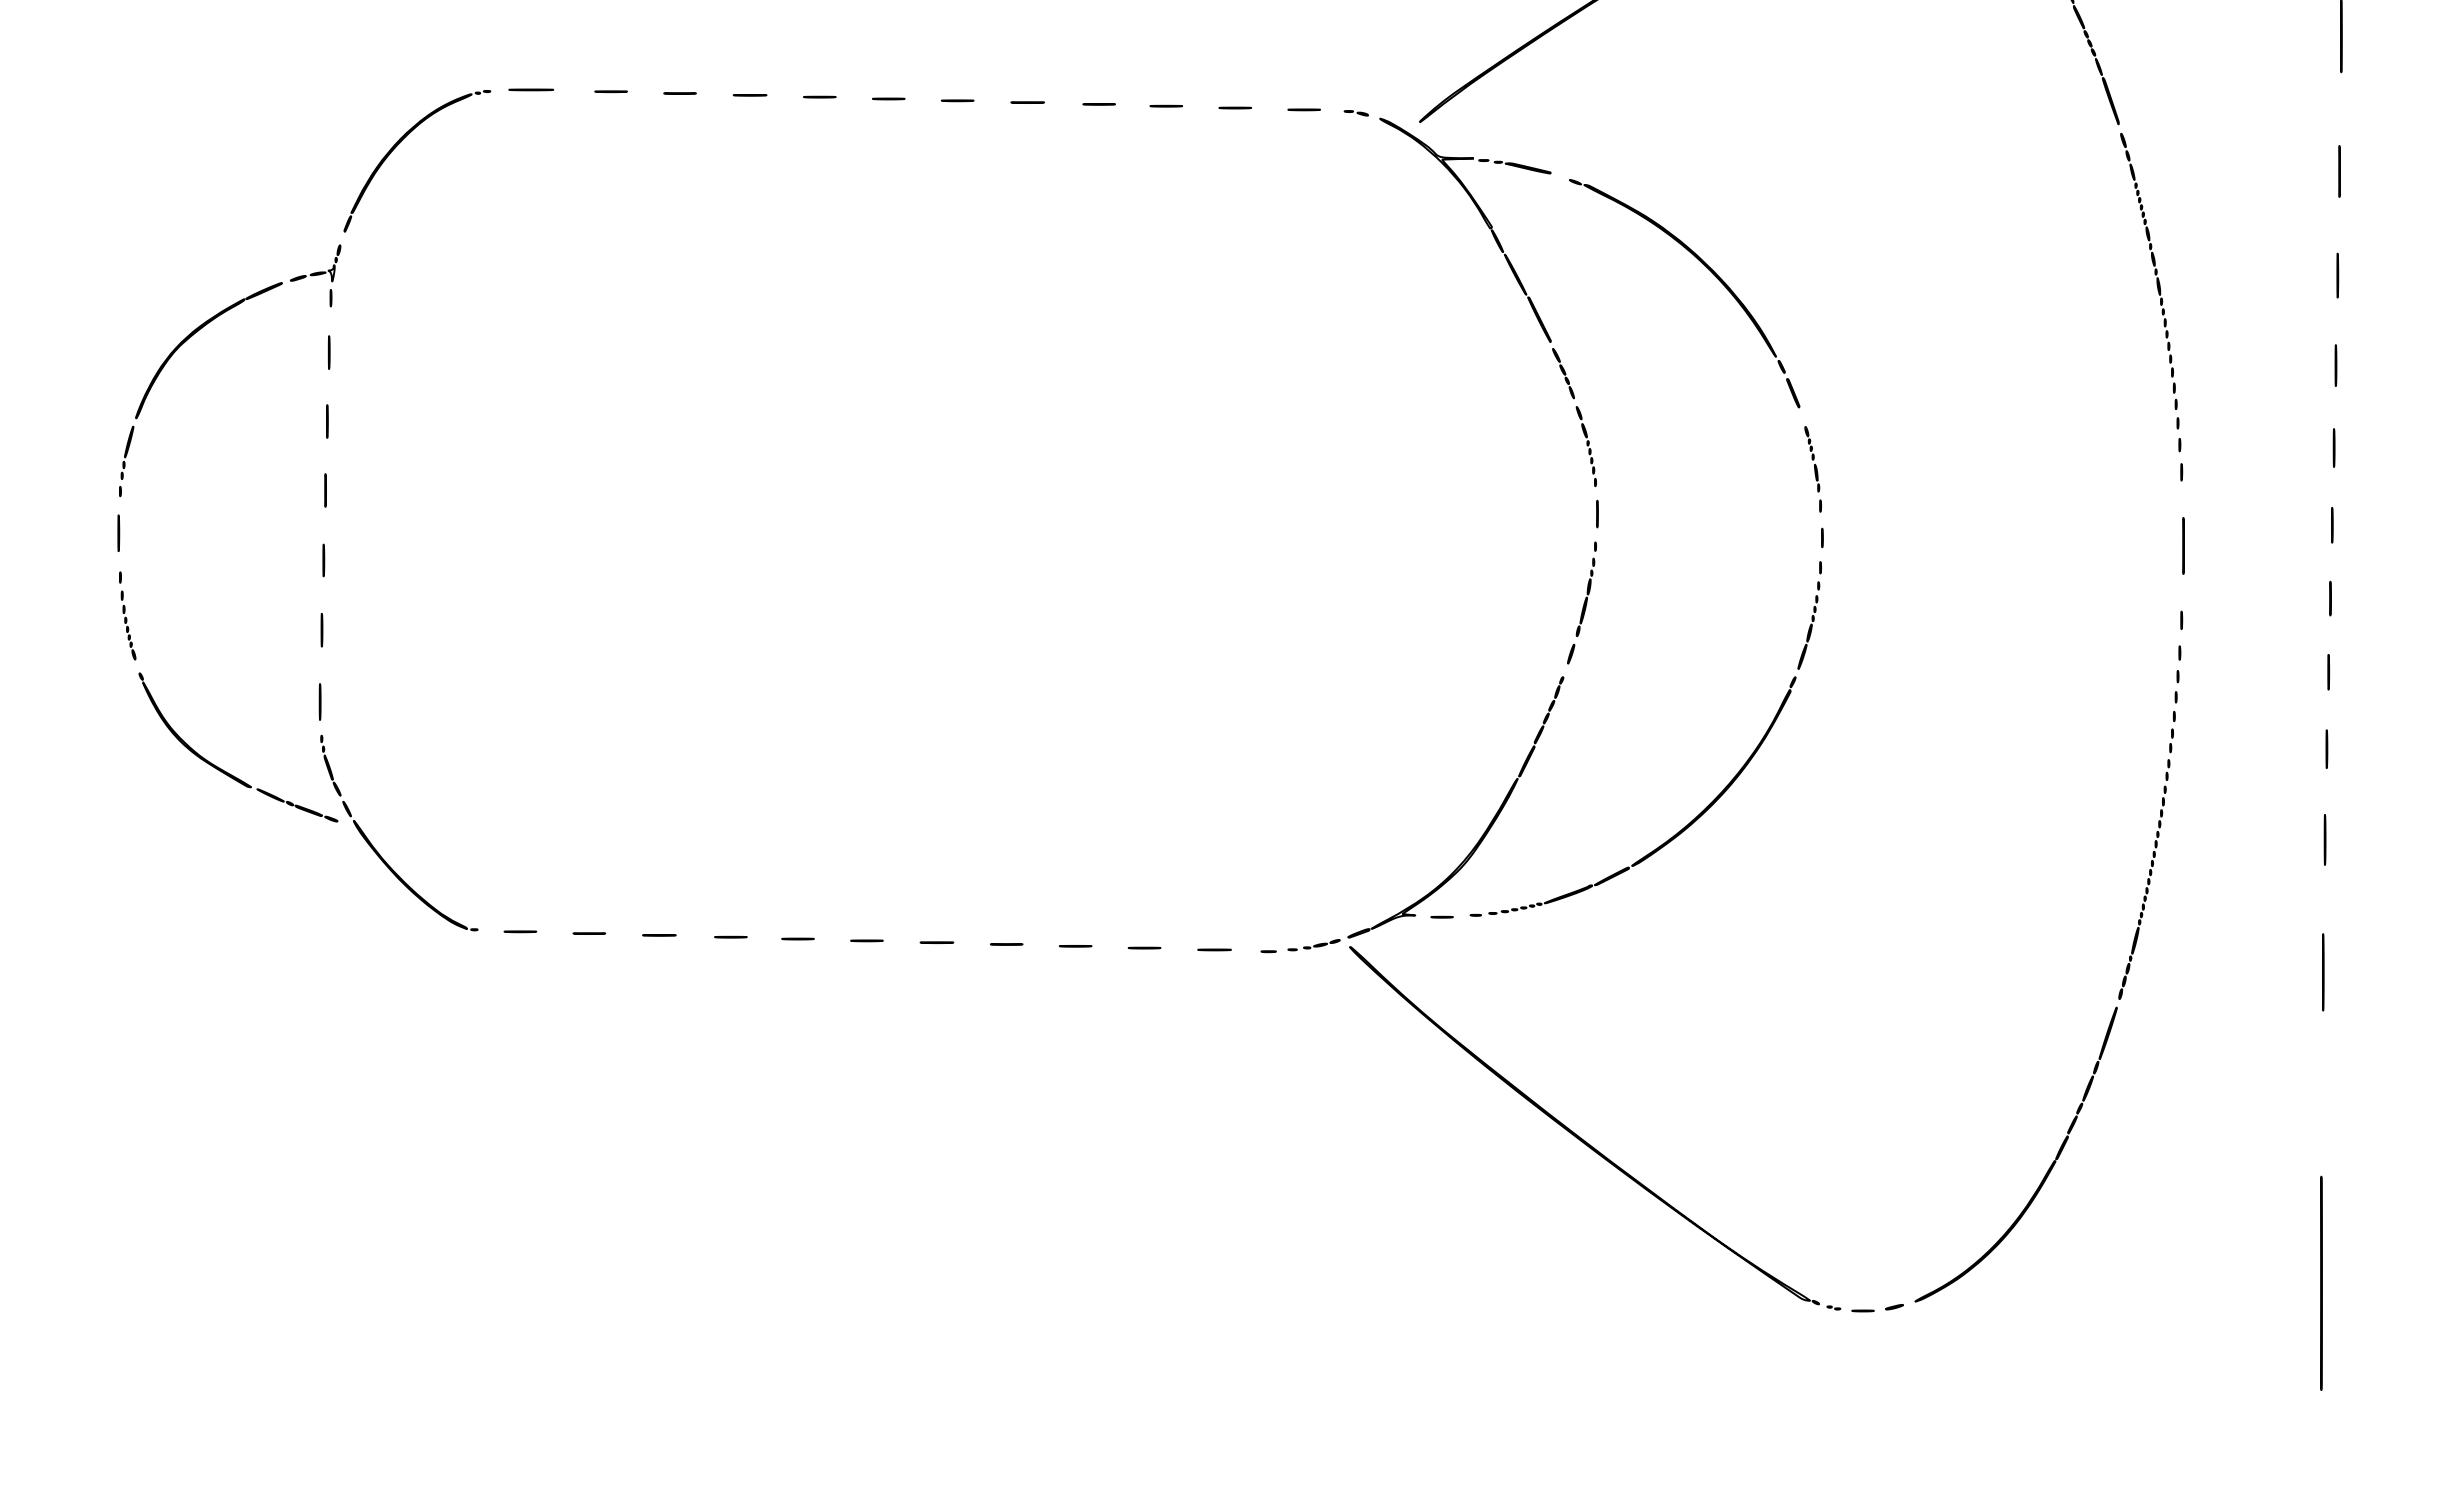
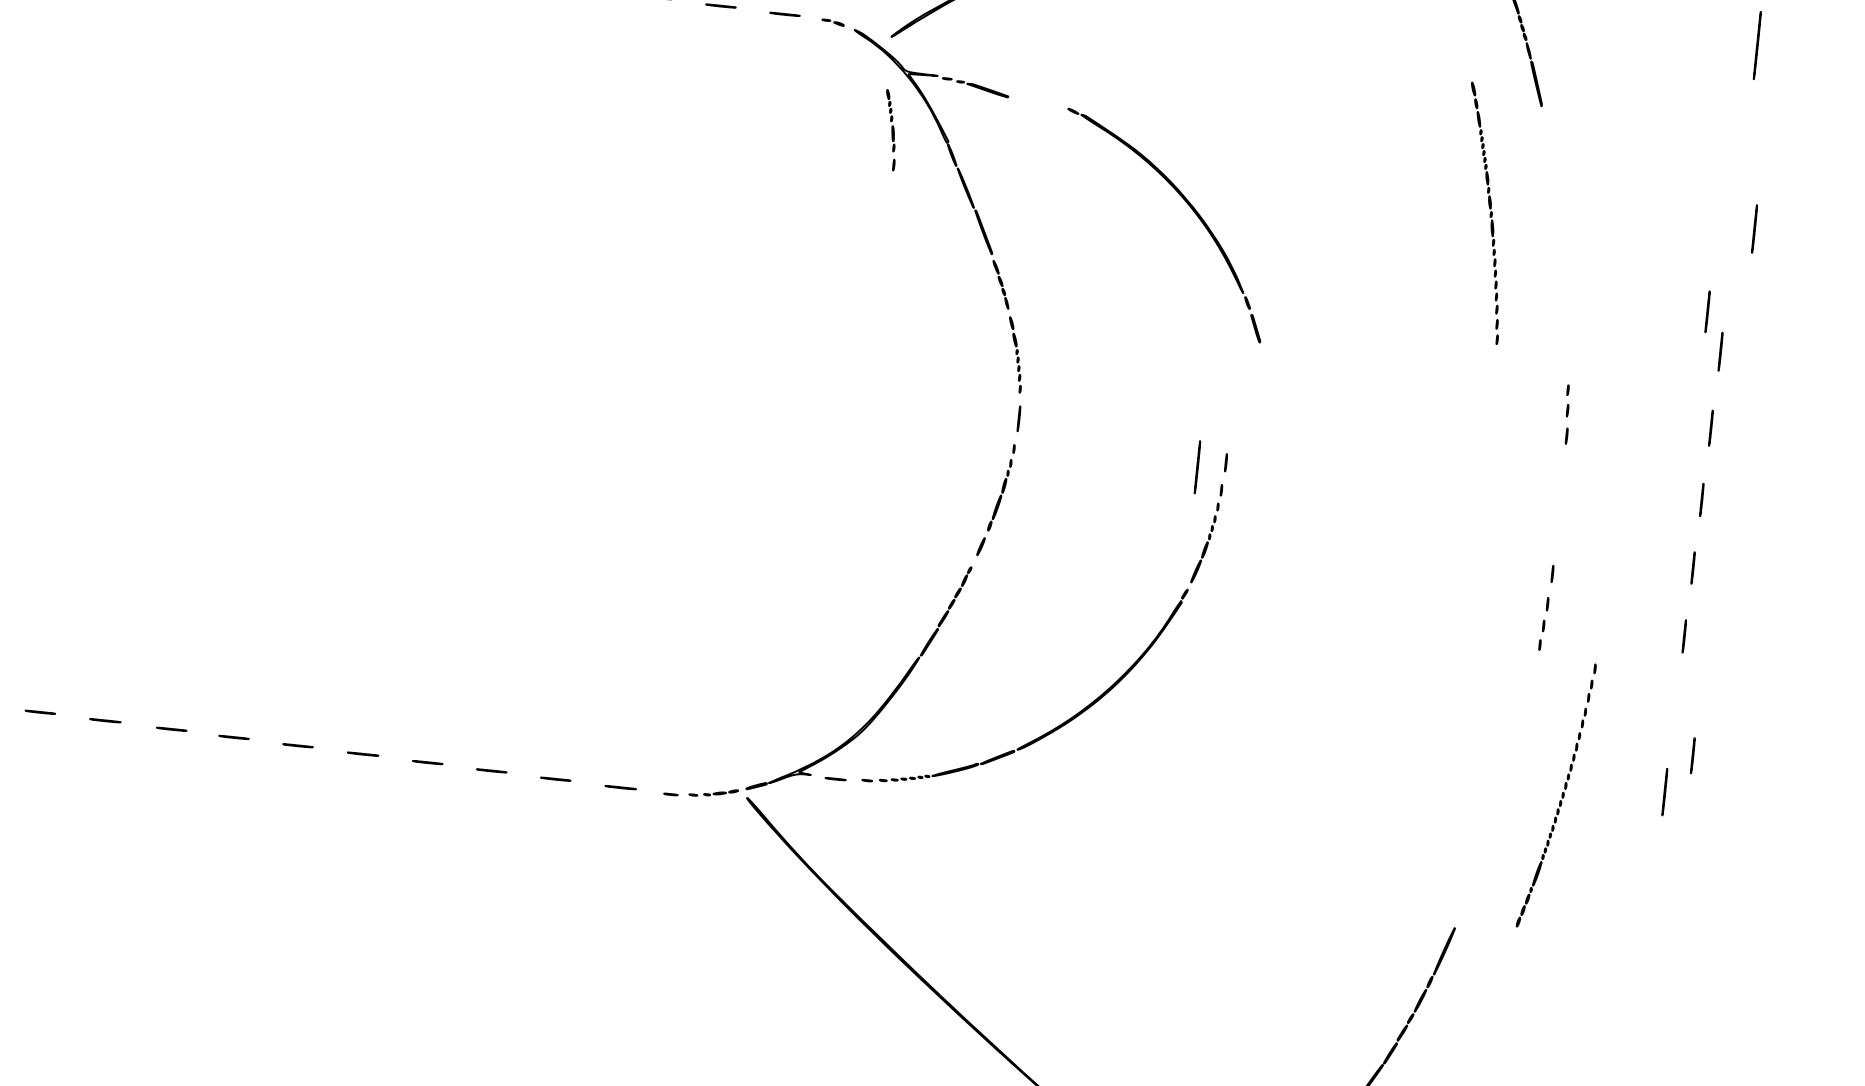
line: (2339, 171) -> (1754, 229), moved
part: (1705, 267) -> (1186, 203), moved
part: (2148, 271) -> (1484, 213), moved
line: (2337, 275) -> (1707, 311), moved
part: (1812, 469) -> (889, 130), moved
line: (2183, 545) -> (1197, 466), moved
line: (2326, 748) -> (1692, 755), moved
part: (2146, 855) -> (1555, 795), moved
line: (2323, 972) -> (1650, 915), removed

